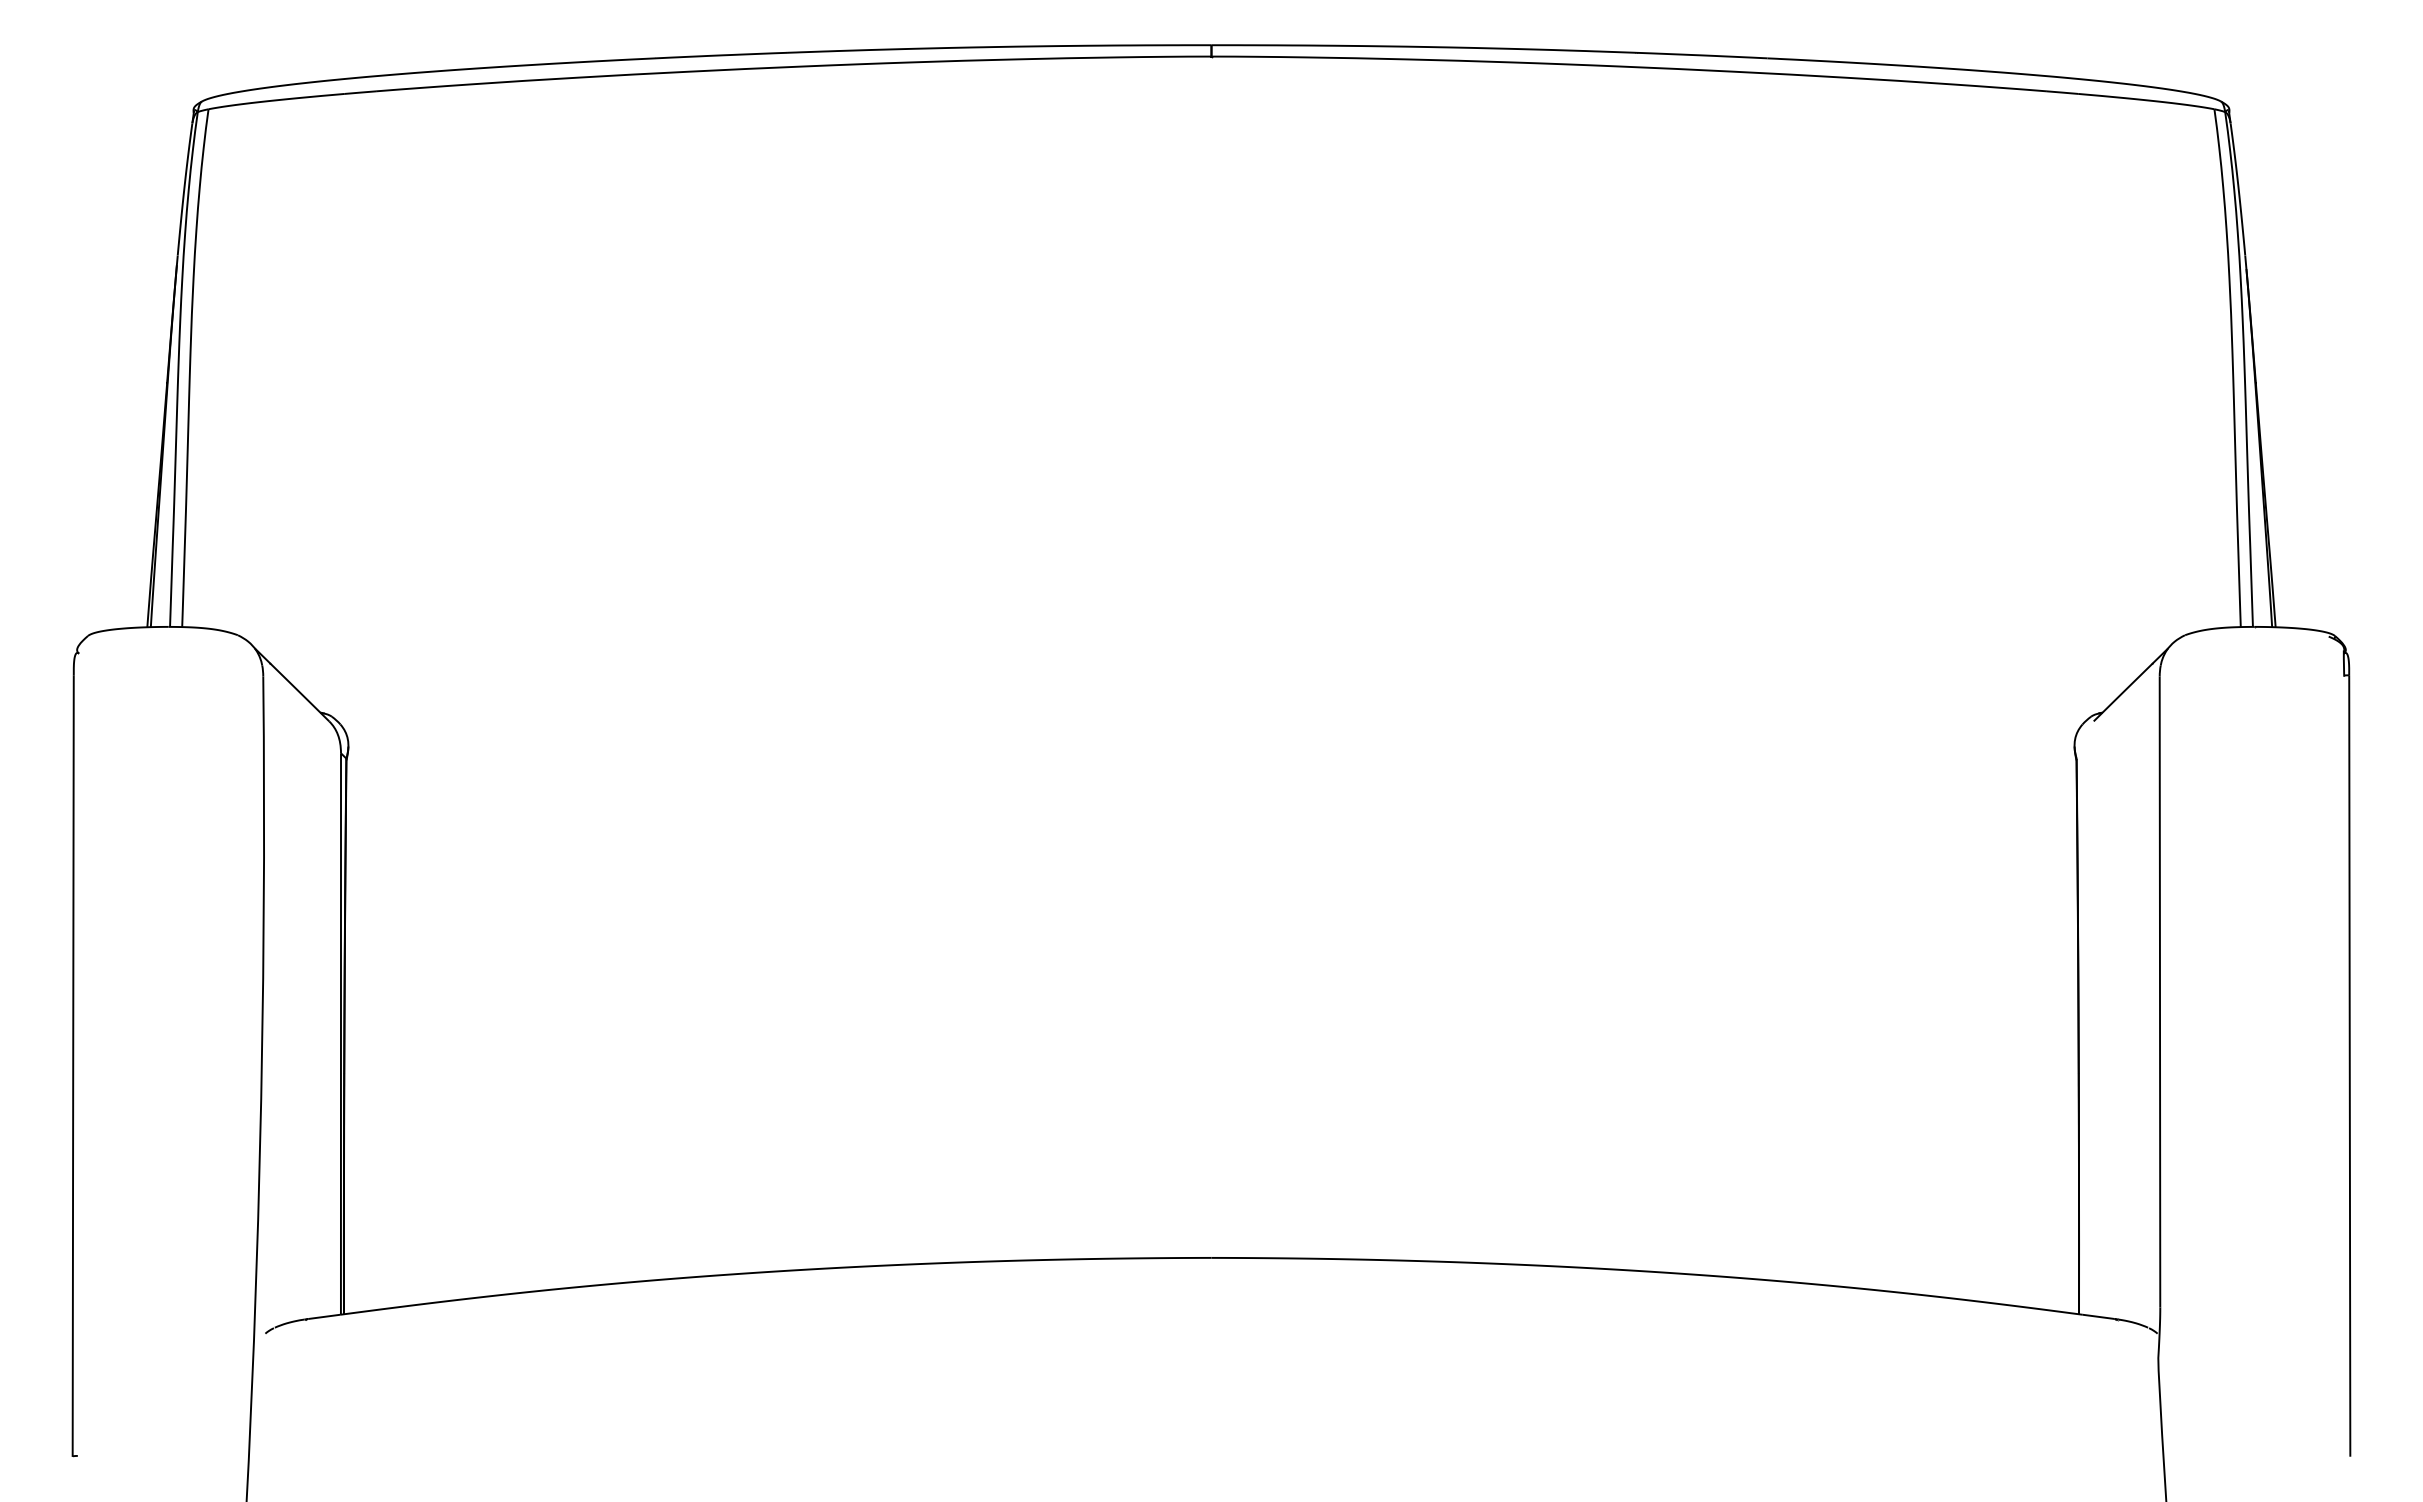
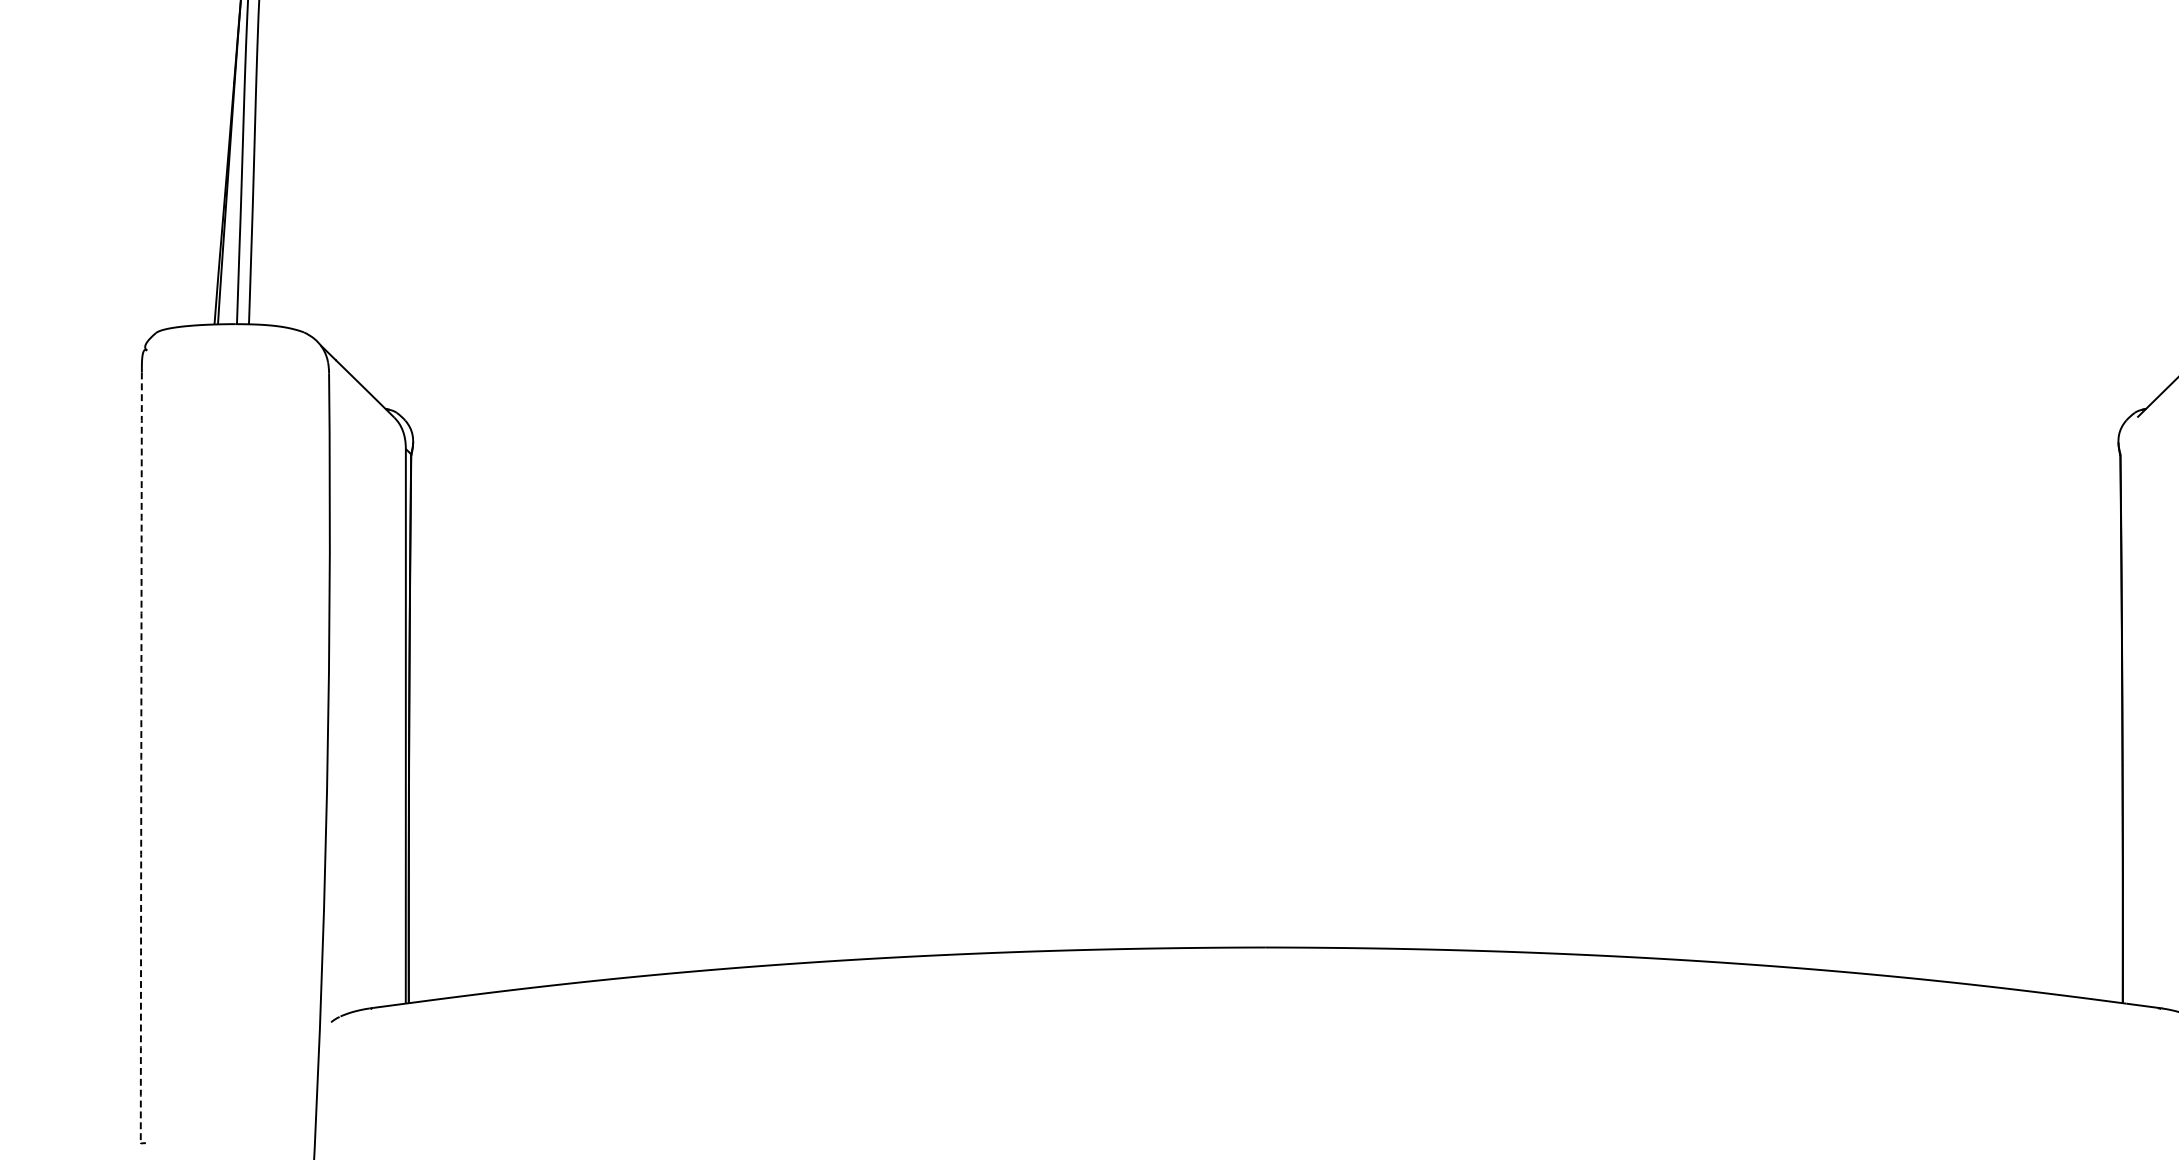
arc: (73, 1066) -> (141, 758), solid -> dashed

